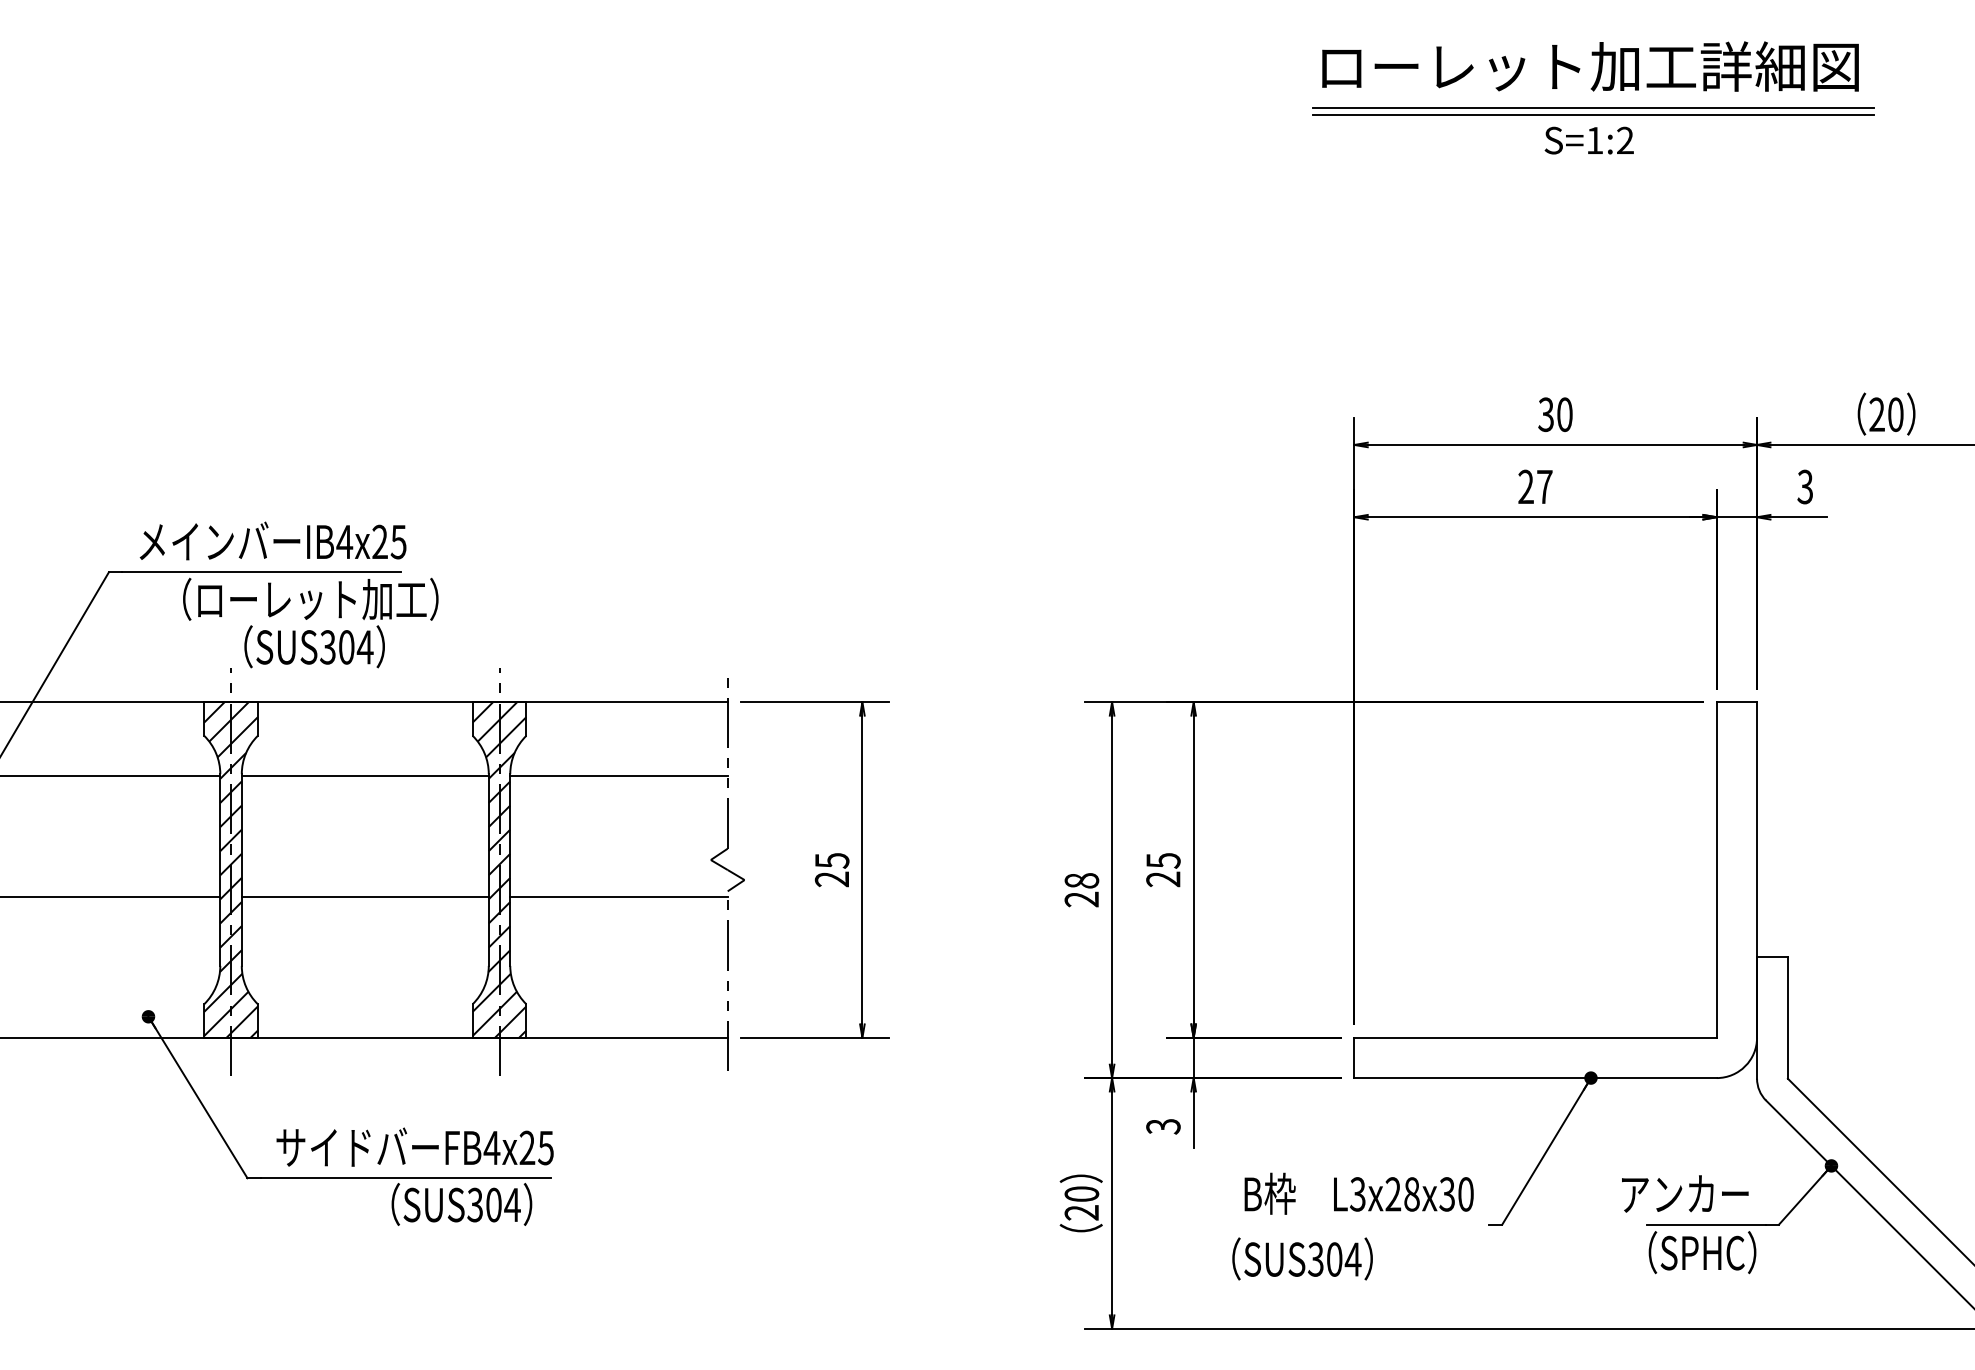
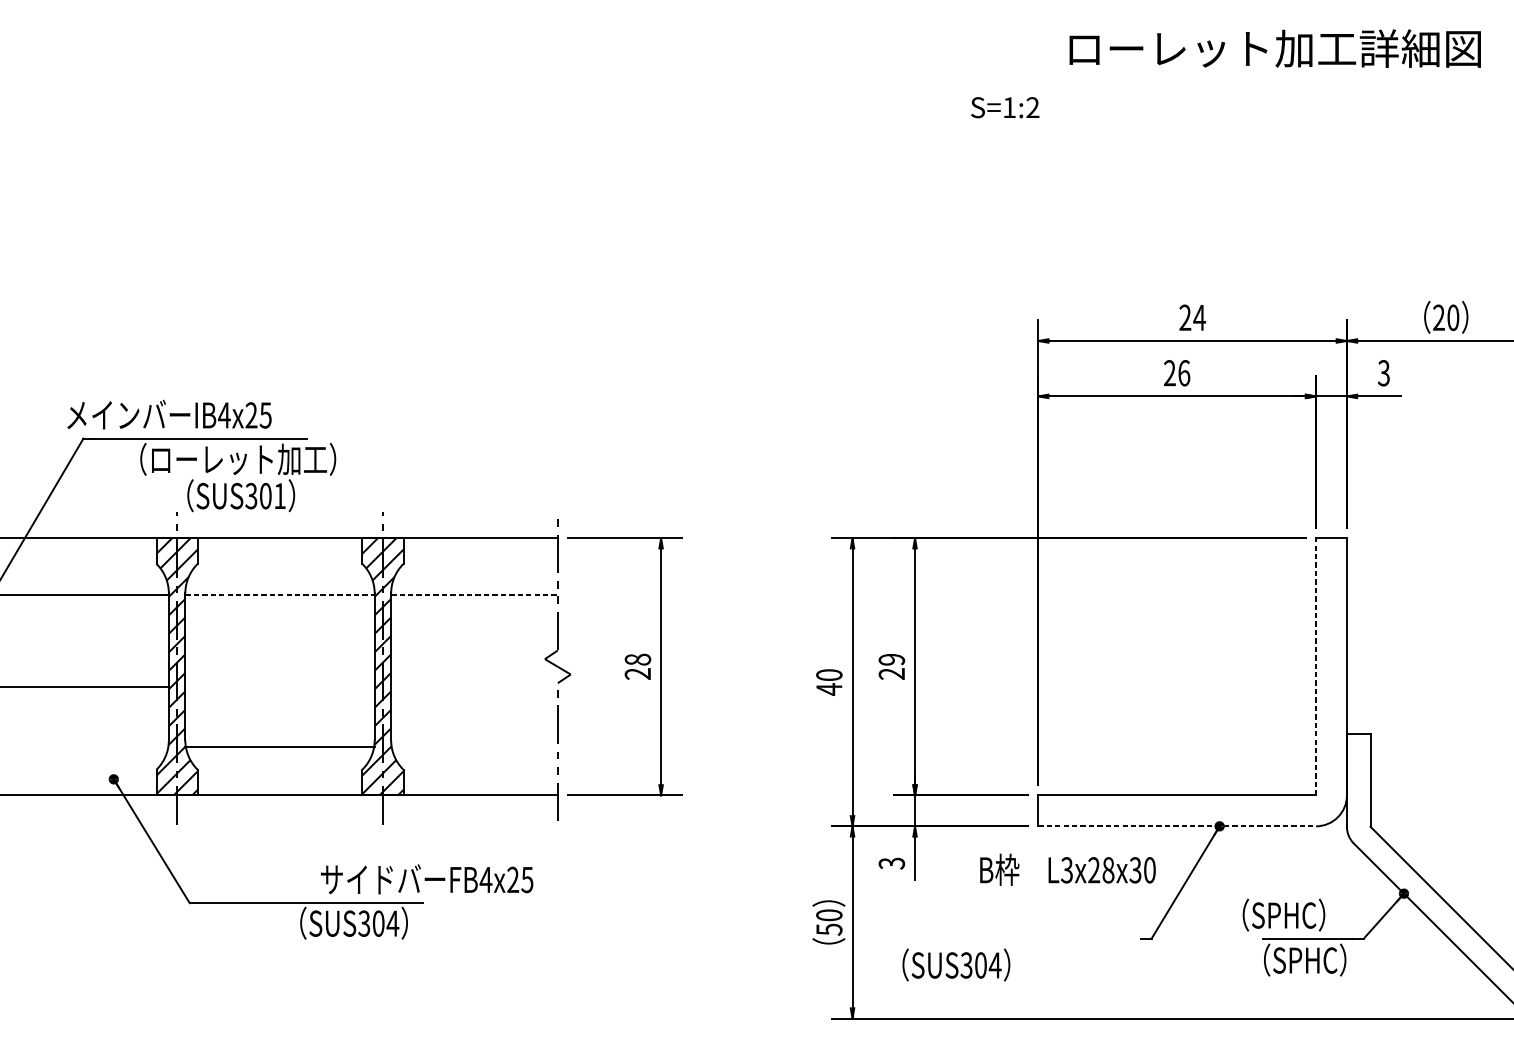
text: (1590, 66) -> (1275, 48), moved
line: (1593, 108) -> (1221, 83), removed
line: (1593, 115) -> (1221, 88), removed
text: (1588, 140) -> (1004, 107), moved
text: (1555, 414) -> (1192, 317), 30 -> 24
text: (1544, 486) -> (1183, 372), 27 -> 26
text: (272, 540) -> (169, 414), moved
text: (364, 647) -> (279, 496), SUS304 -> SUS301
line: (365, 776) -> (280, 595), solid -> dashed
line: (618, 776) -> (474, 595), solid -> dashed
text: (832, 860) -> (638, 659), 25 -> 28
text: (1163, 860) -> (891, 659), 25 -> 29
line: (1716, 870) -> (1315, 667), solid -> dashed
text: (1081, 890) -> (829, 682), 28 -> 40
line: (364, 896) -> (279, 746), moved
line: (618, 896) -> (474, 687), removed
line: (1536, 1078) -> (1177, 826), solid -> dashed
text: (414, 1146) -> (426, 878), moved
text: (1358, 1193) -> (1067, 869), moved
text: (1684, 1193) -> (1291, 914), アンカー -> （SPHC）
text: (1081, 1212) -> (829, 929), 20 -> 50
text: (1302, 1258) -> (956, 964), moved

